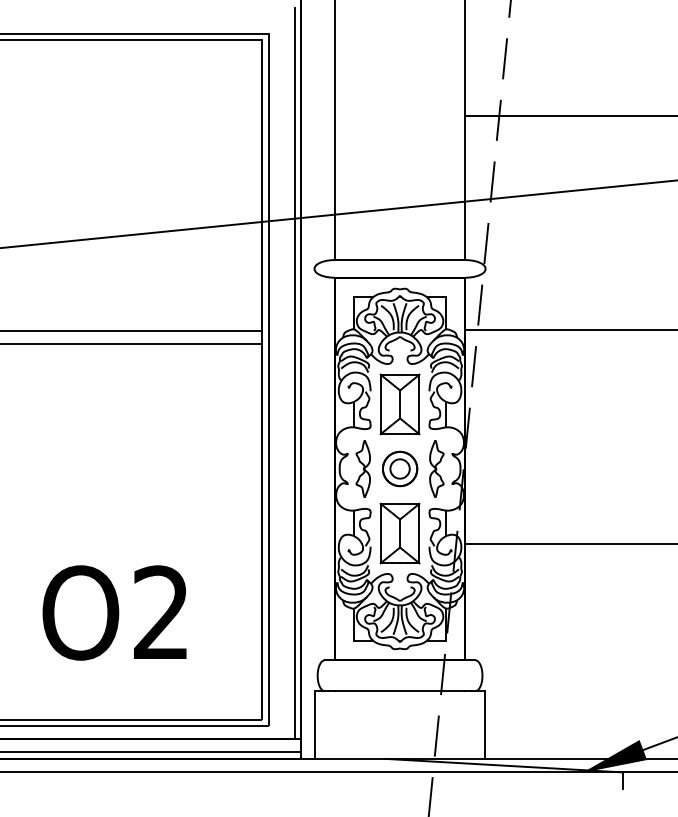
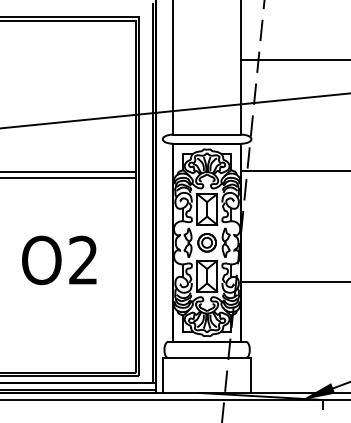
text: (115, 613) -> (59, 260), moved

